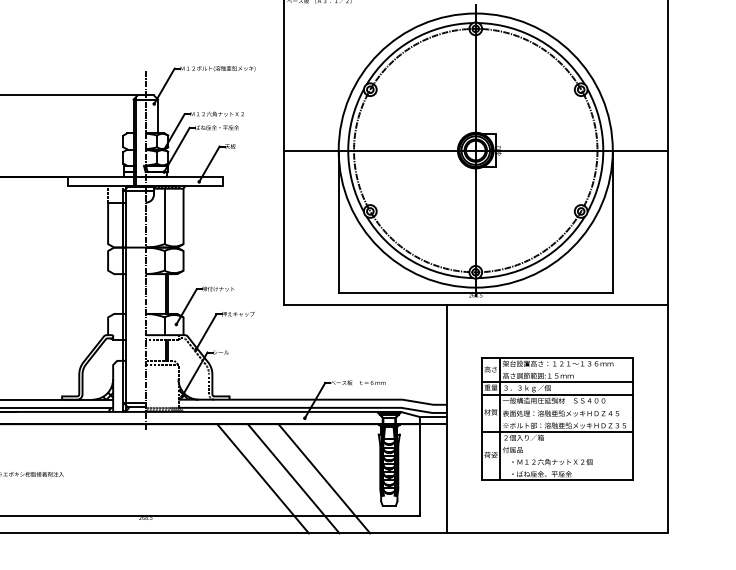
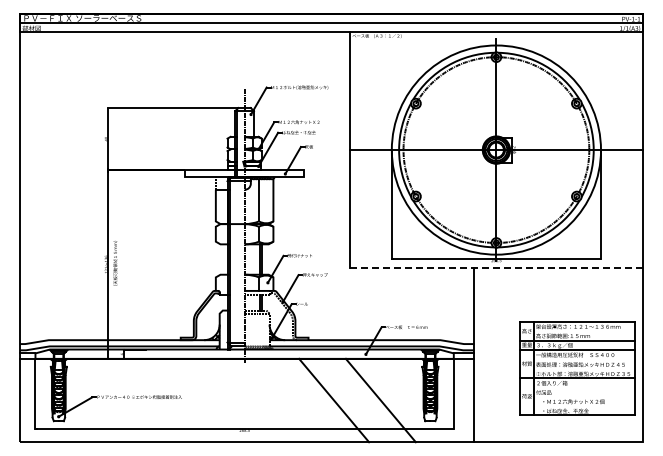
line: (475, 304) -> (496, 267), solid -> dashed
part: (557, 418) -> (577, 368), moved
line: (293, 478) -> (357, 400), removed

